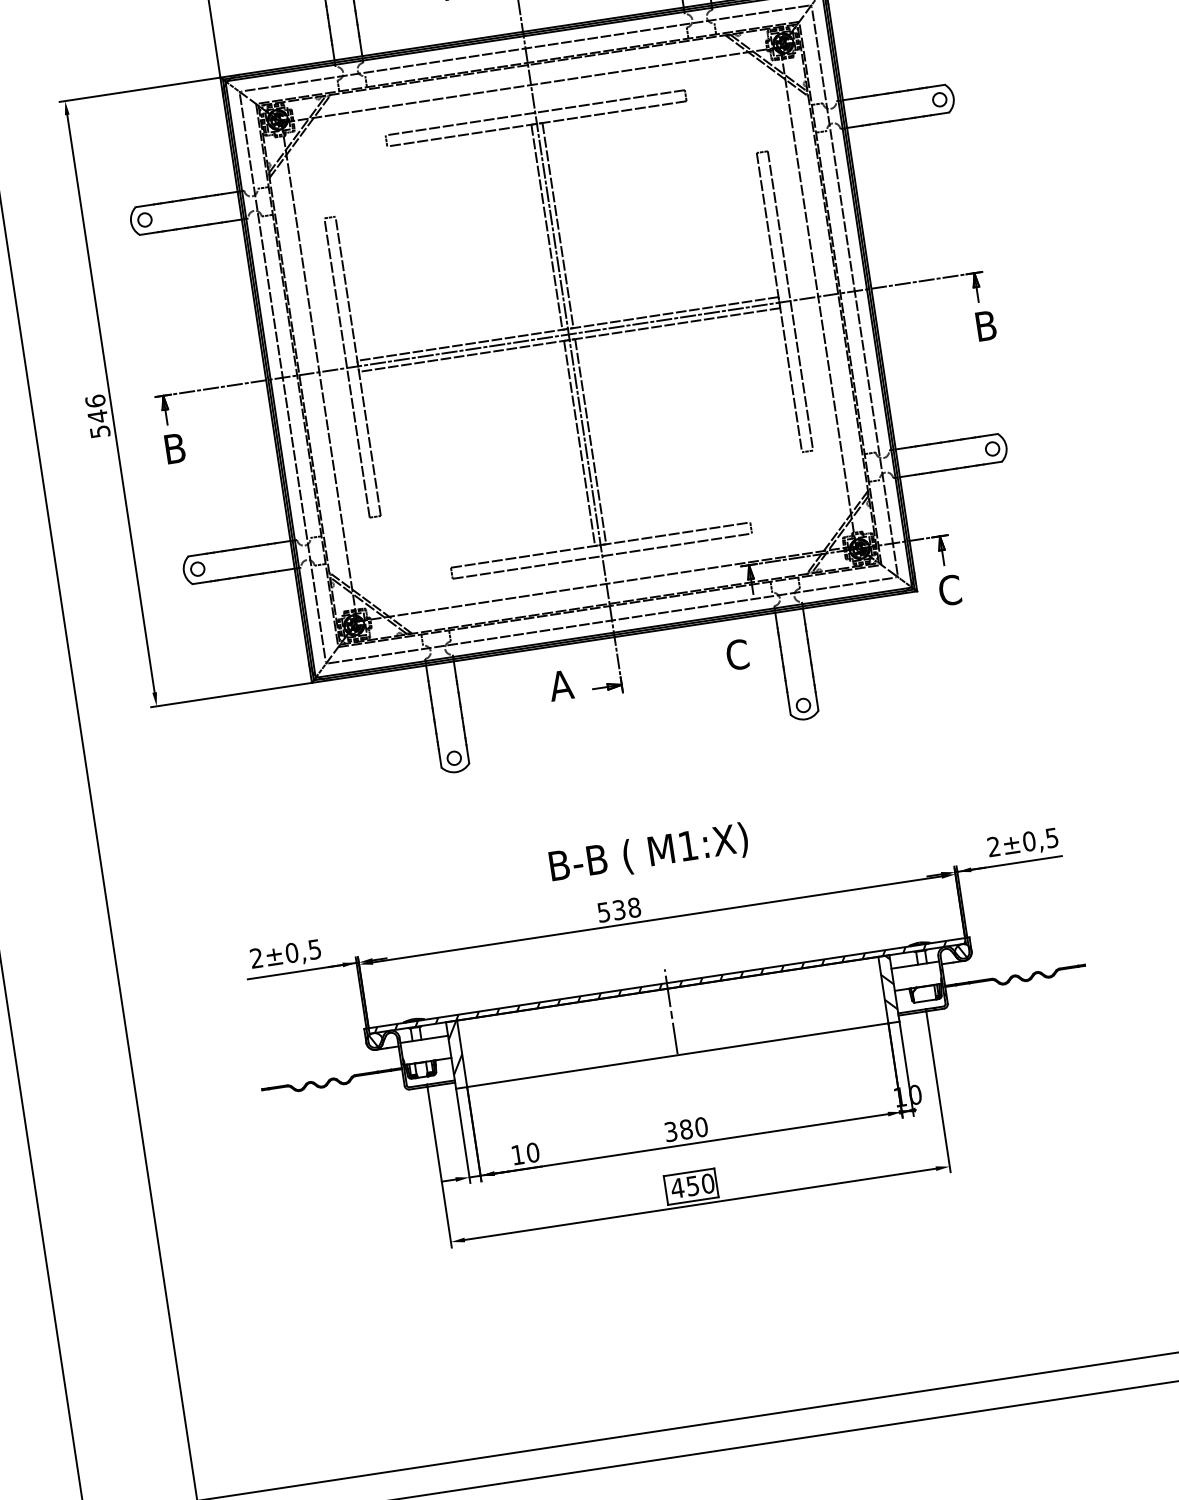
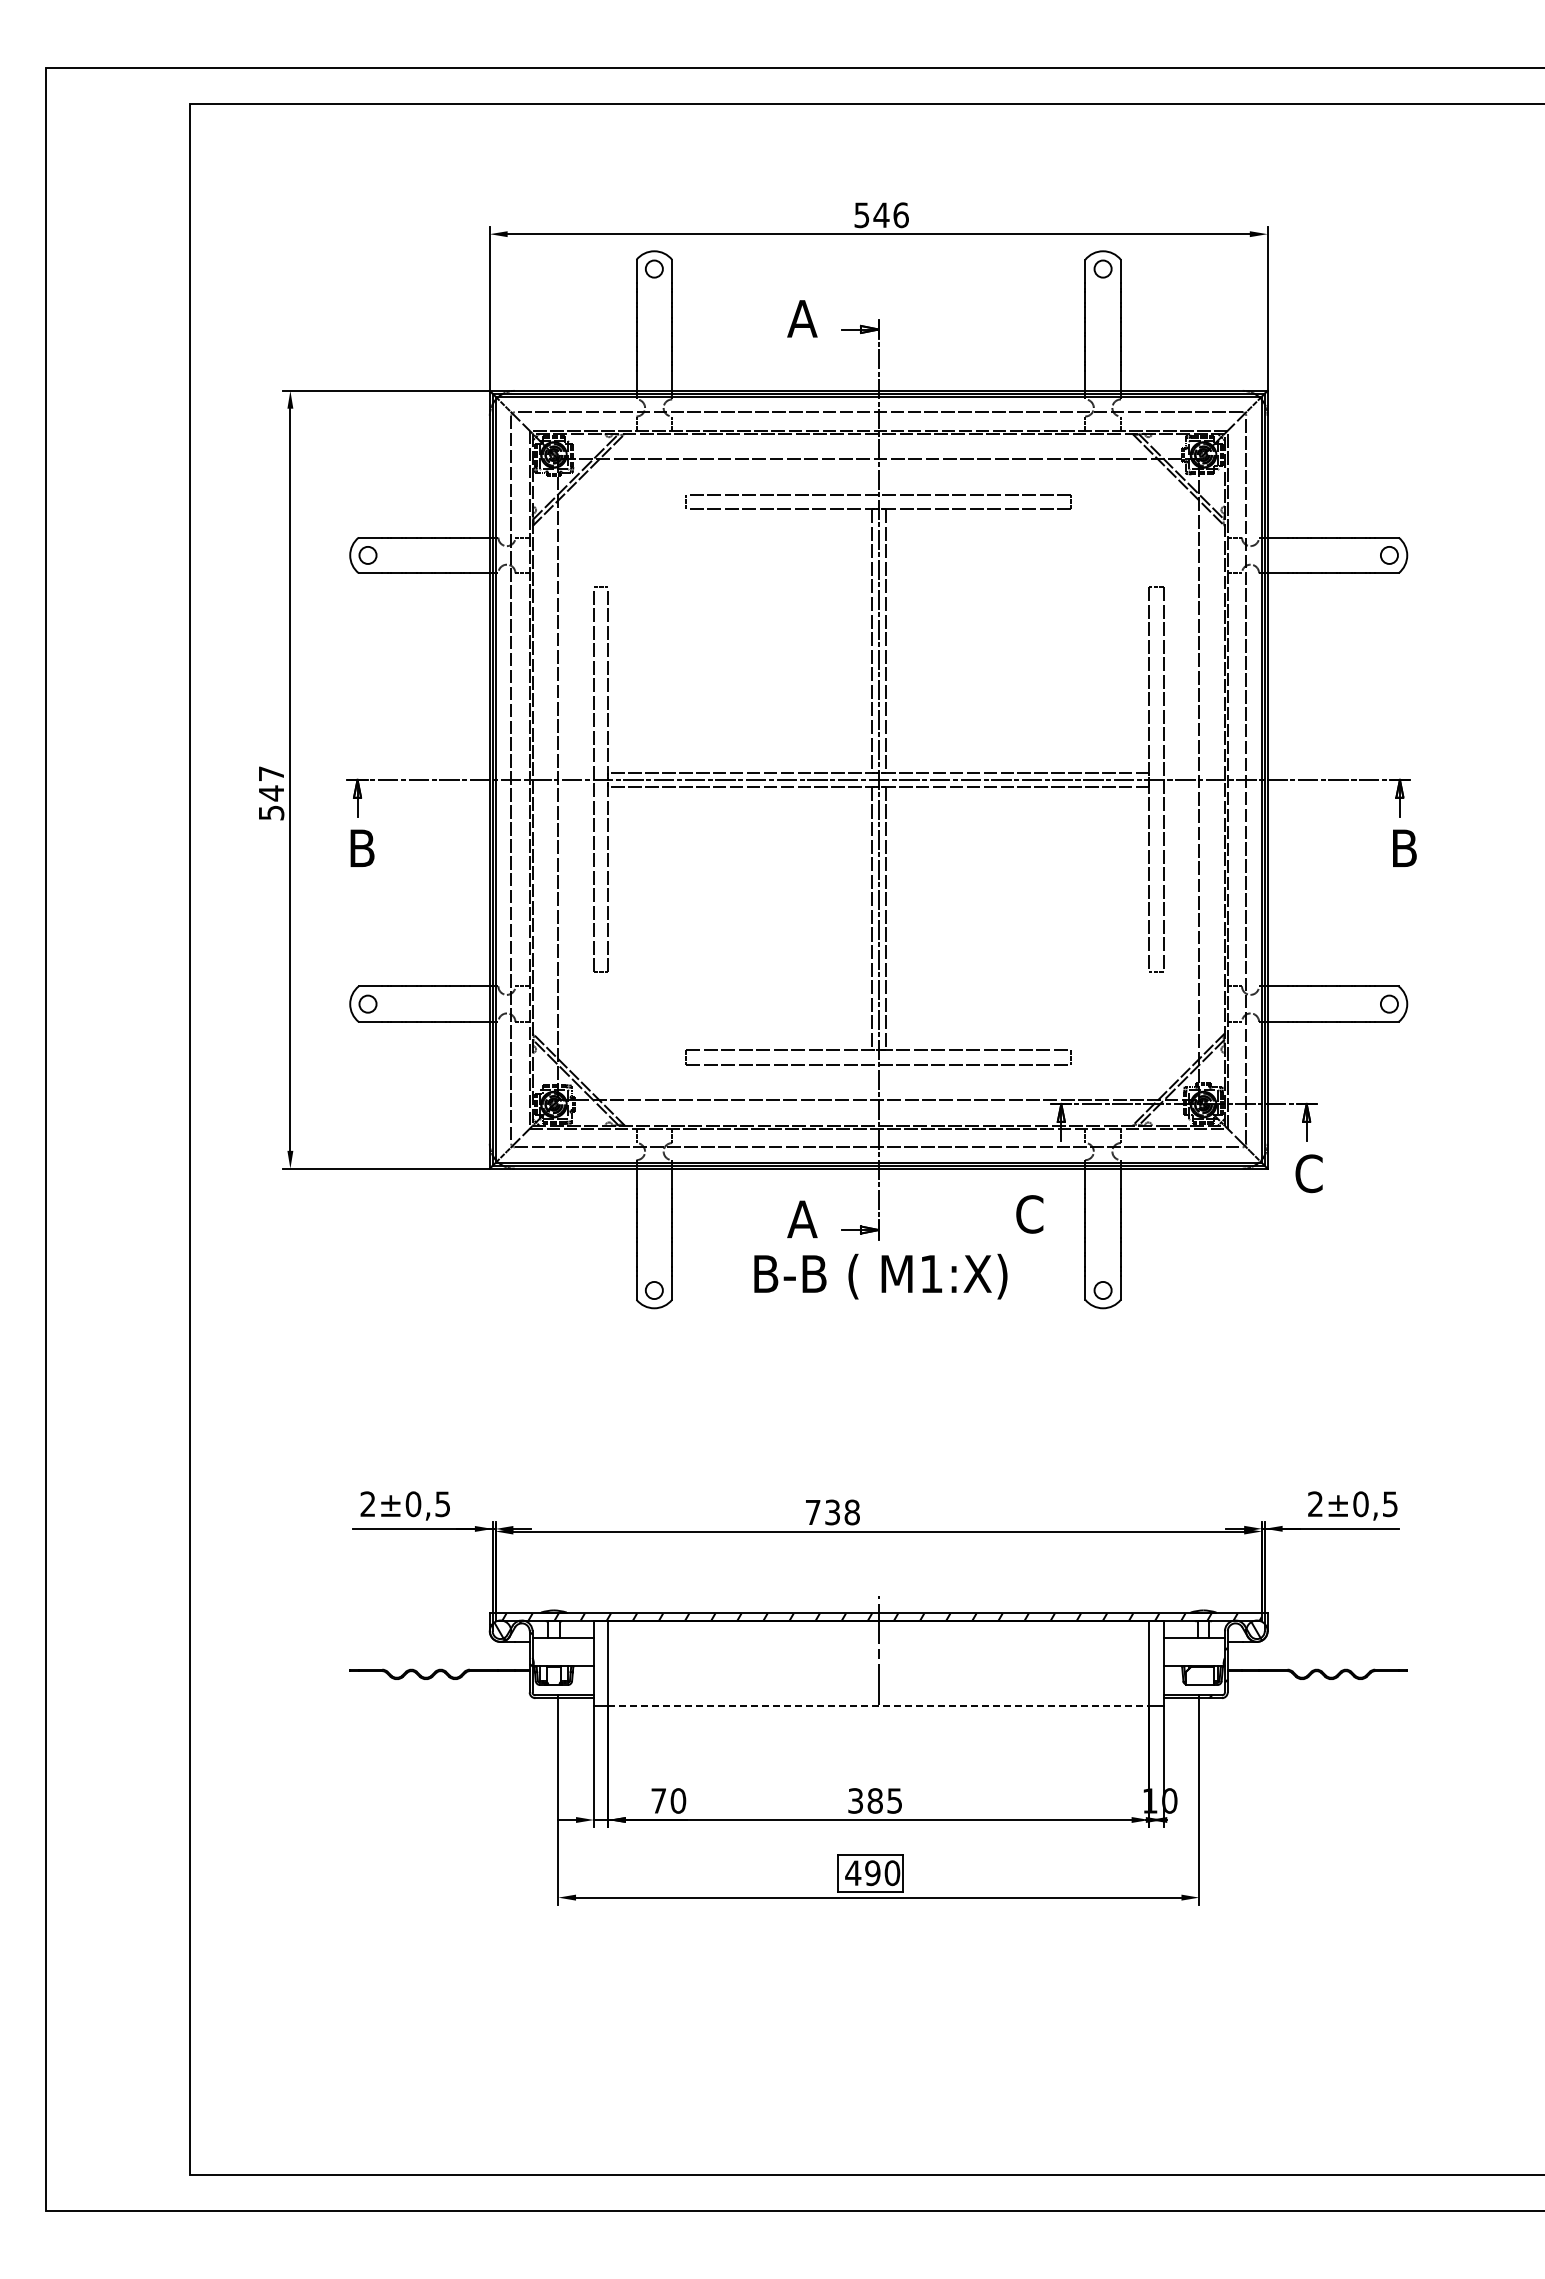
text: (95, 401) -> (271, 773), 546 -> 547
text: (648, 853) -> (880, 1276), moved
text: (603, 912) -> (812, 1512), 538 -> 738
hatch: (887, 982) -> (1156, 1654), removed
hatch: (455, 1047) -> (600, 1654), removed
line: (677, 1055) -> (878, 1706), solid -> dashed
text: (701, 1126) -> (894, 1800), 380 -> 385
text: (517, 1154) -> (658, 1800), 10 -> 70
text: (692, 1185) -> (872, 1872), 450 -> 490

